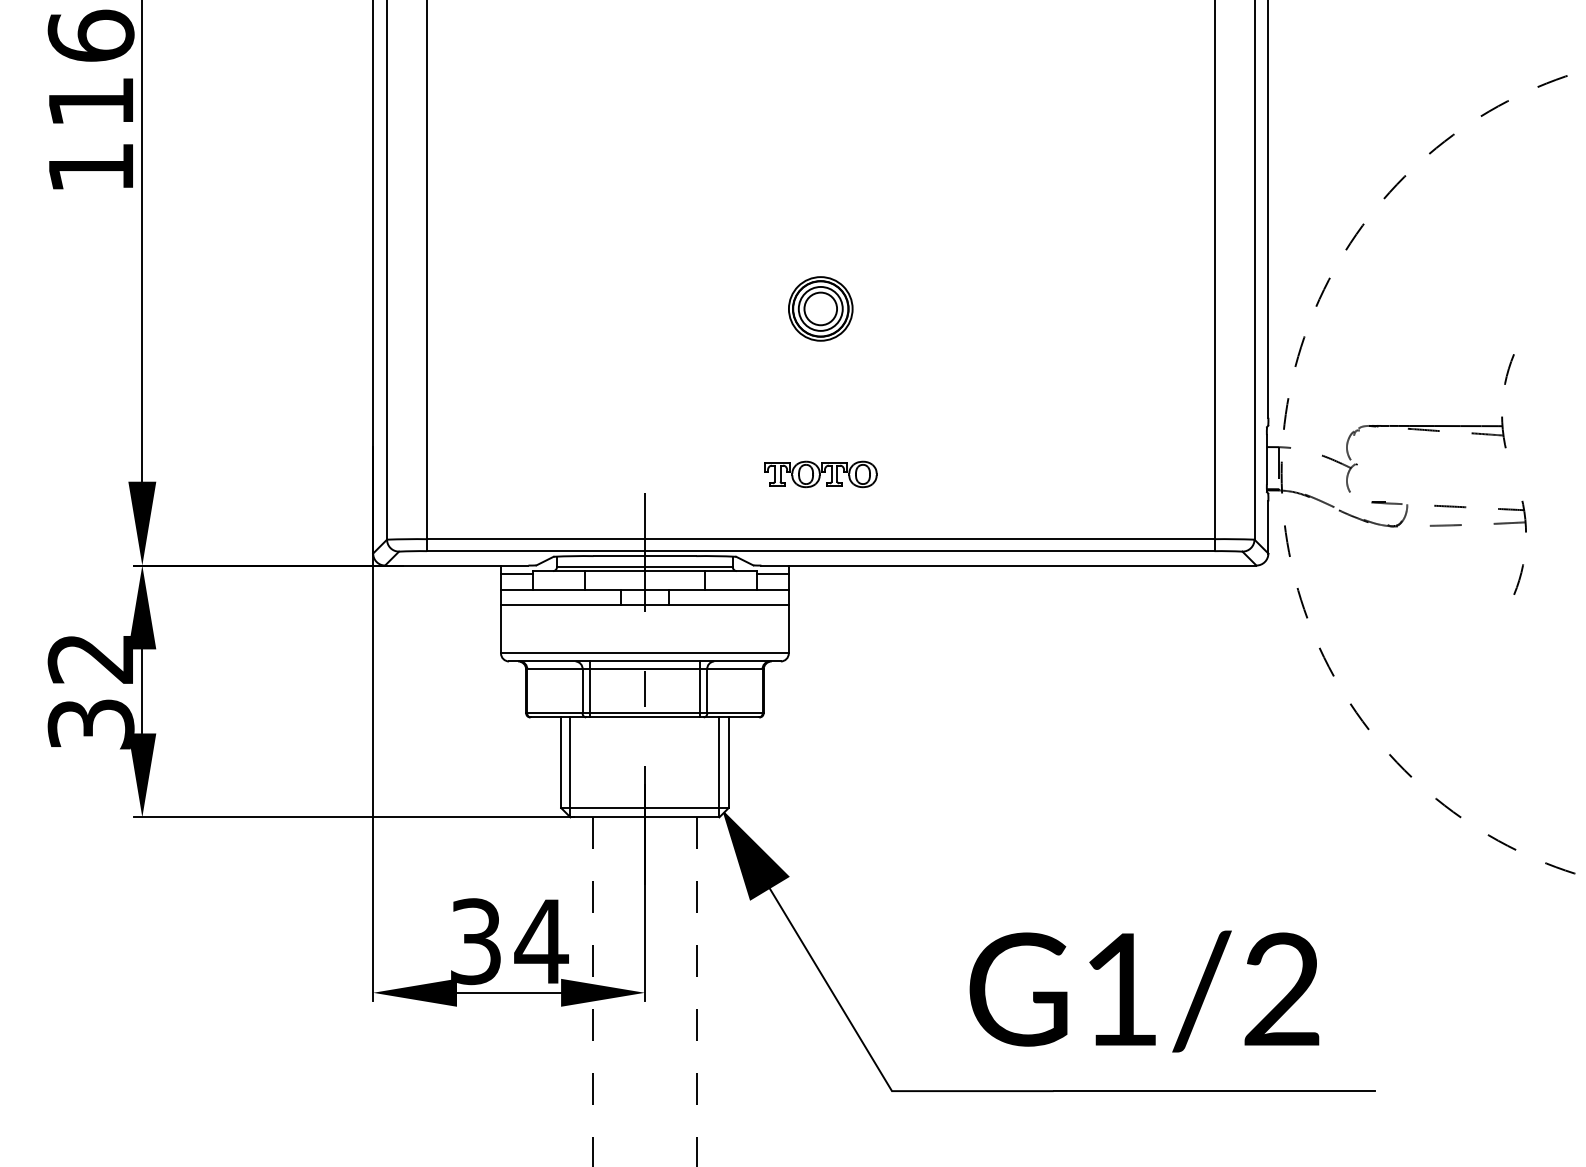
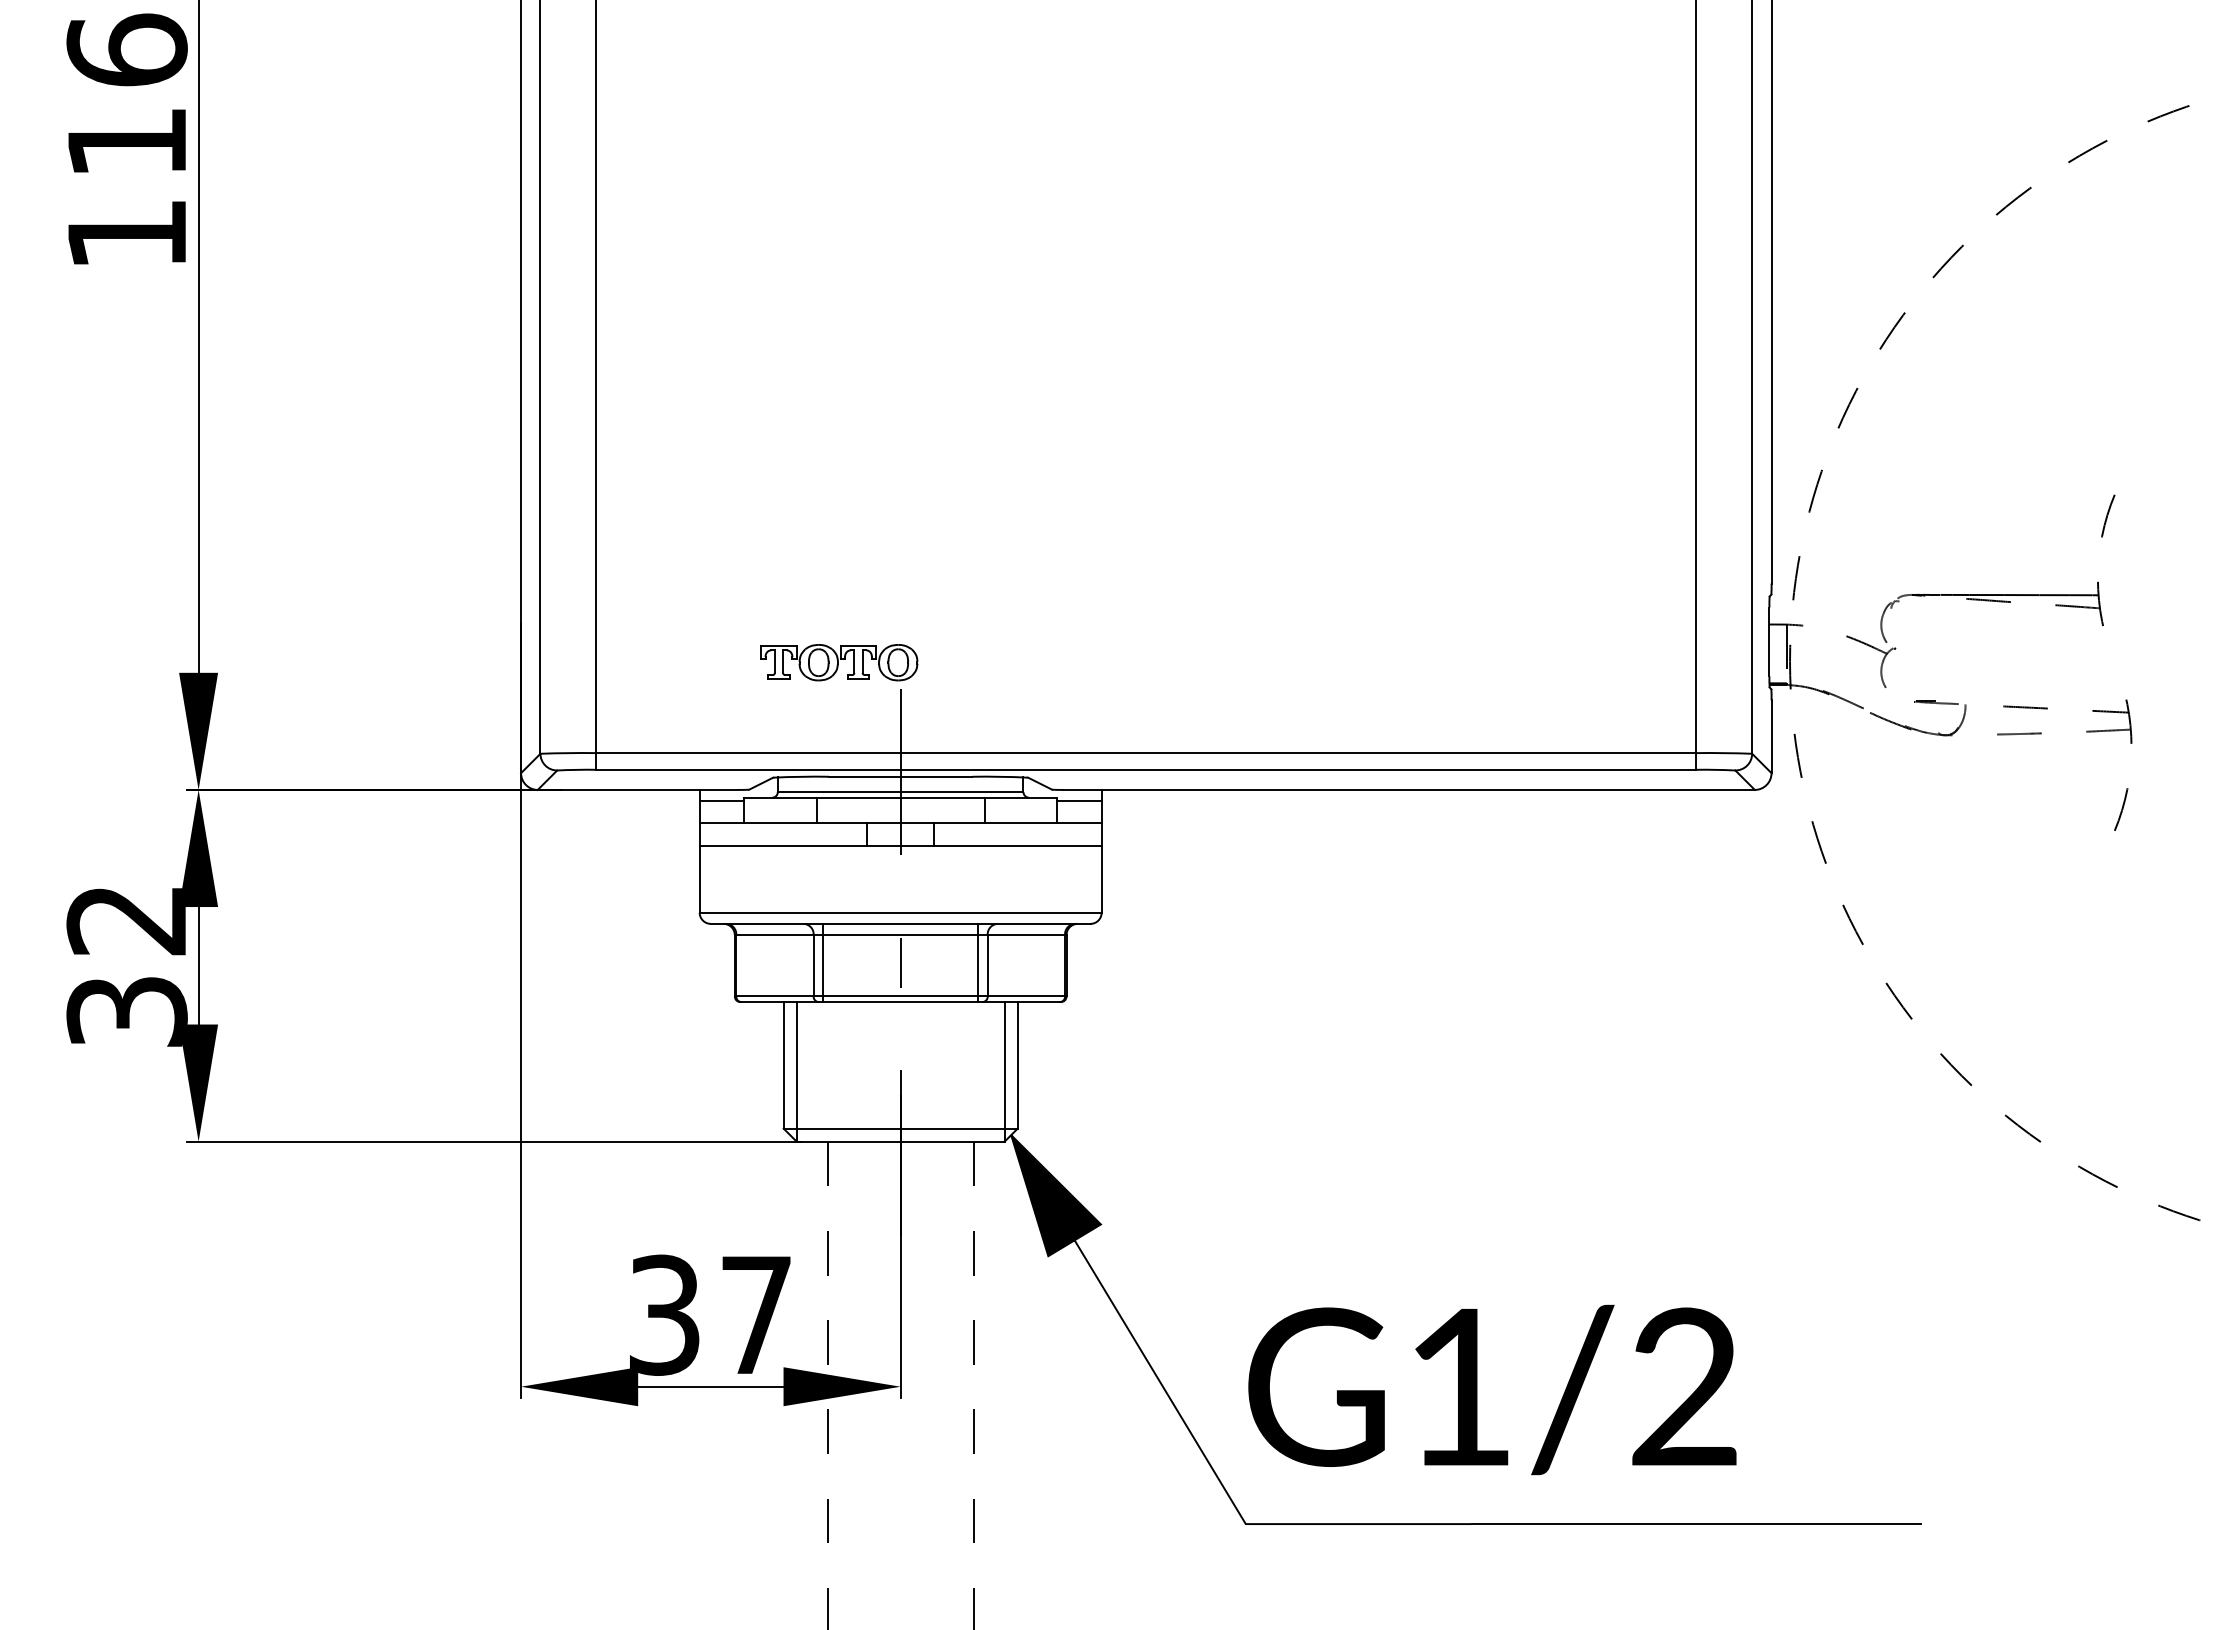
part: (820, 308) -> (1146, 431), removed
part: (820, 474) -> (839, 662), moved
text: (541, 941) -> (756, 1314), 34 -> 37
text: (1144, 991) -> (1492, 1389), moved

